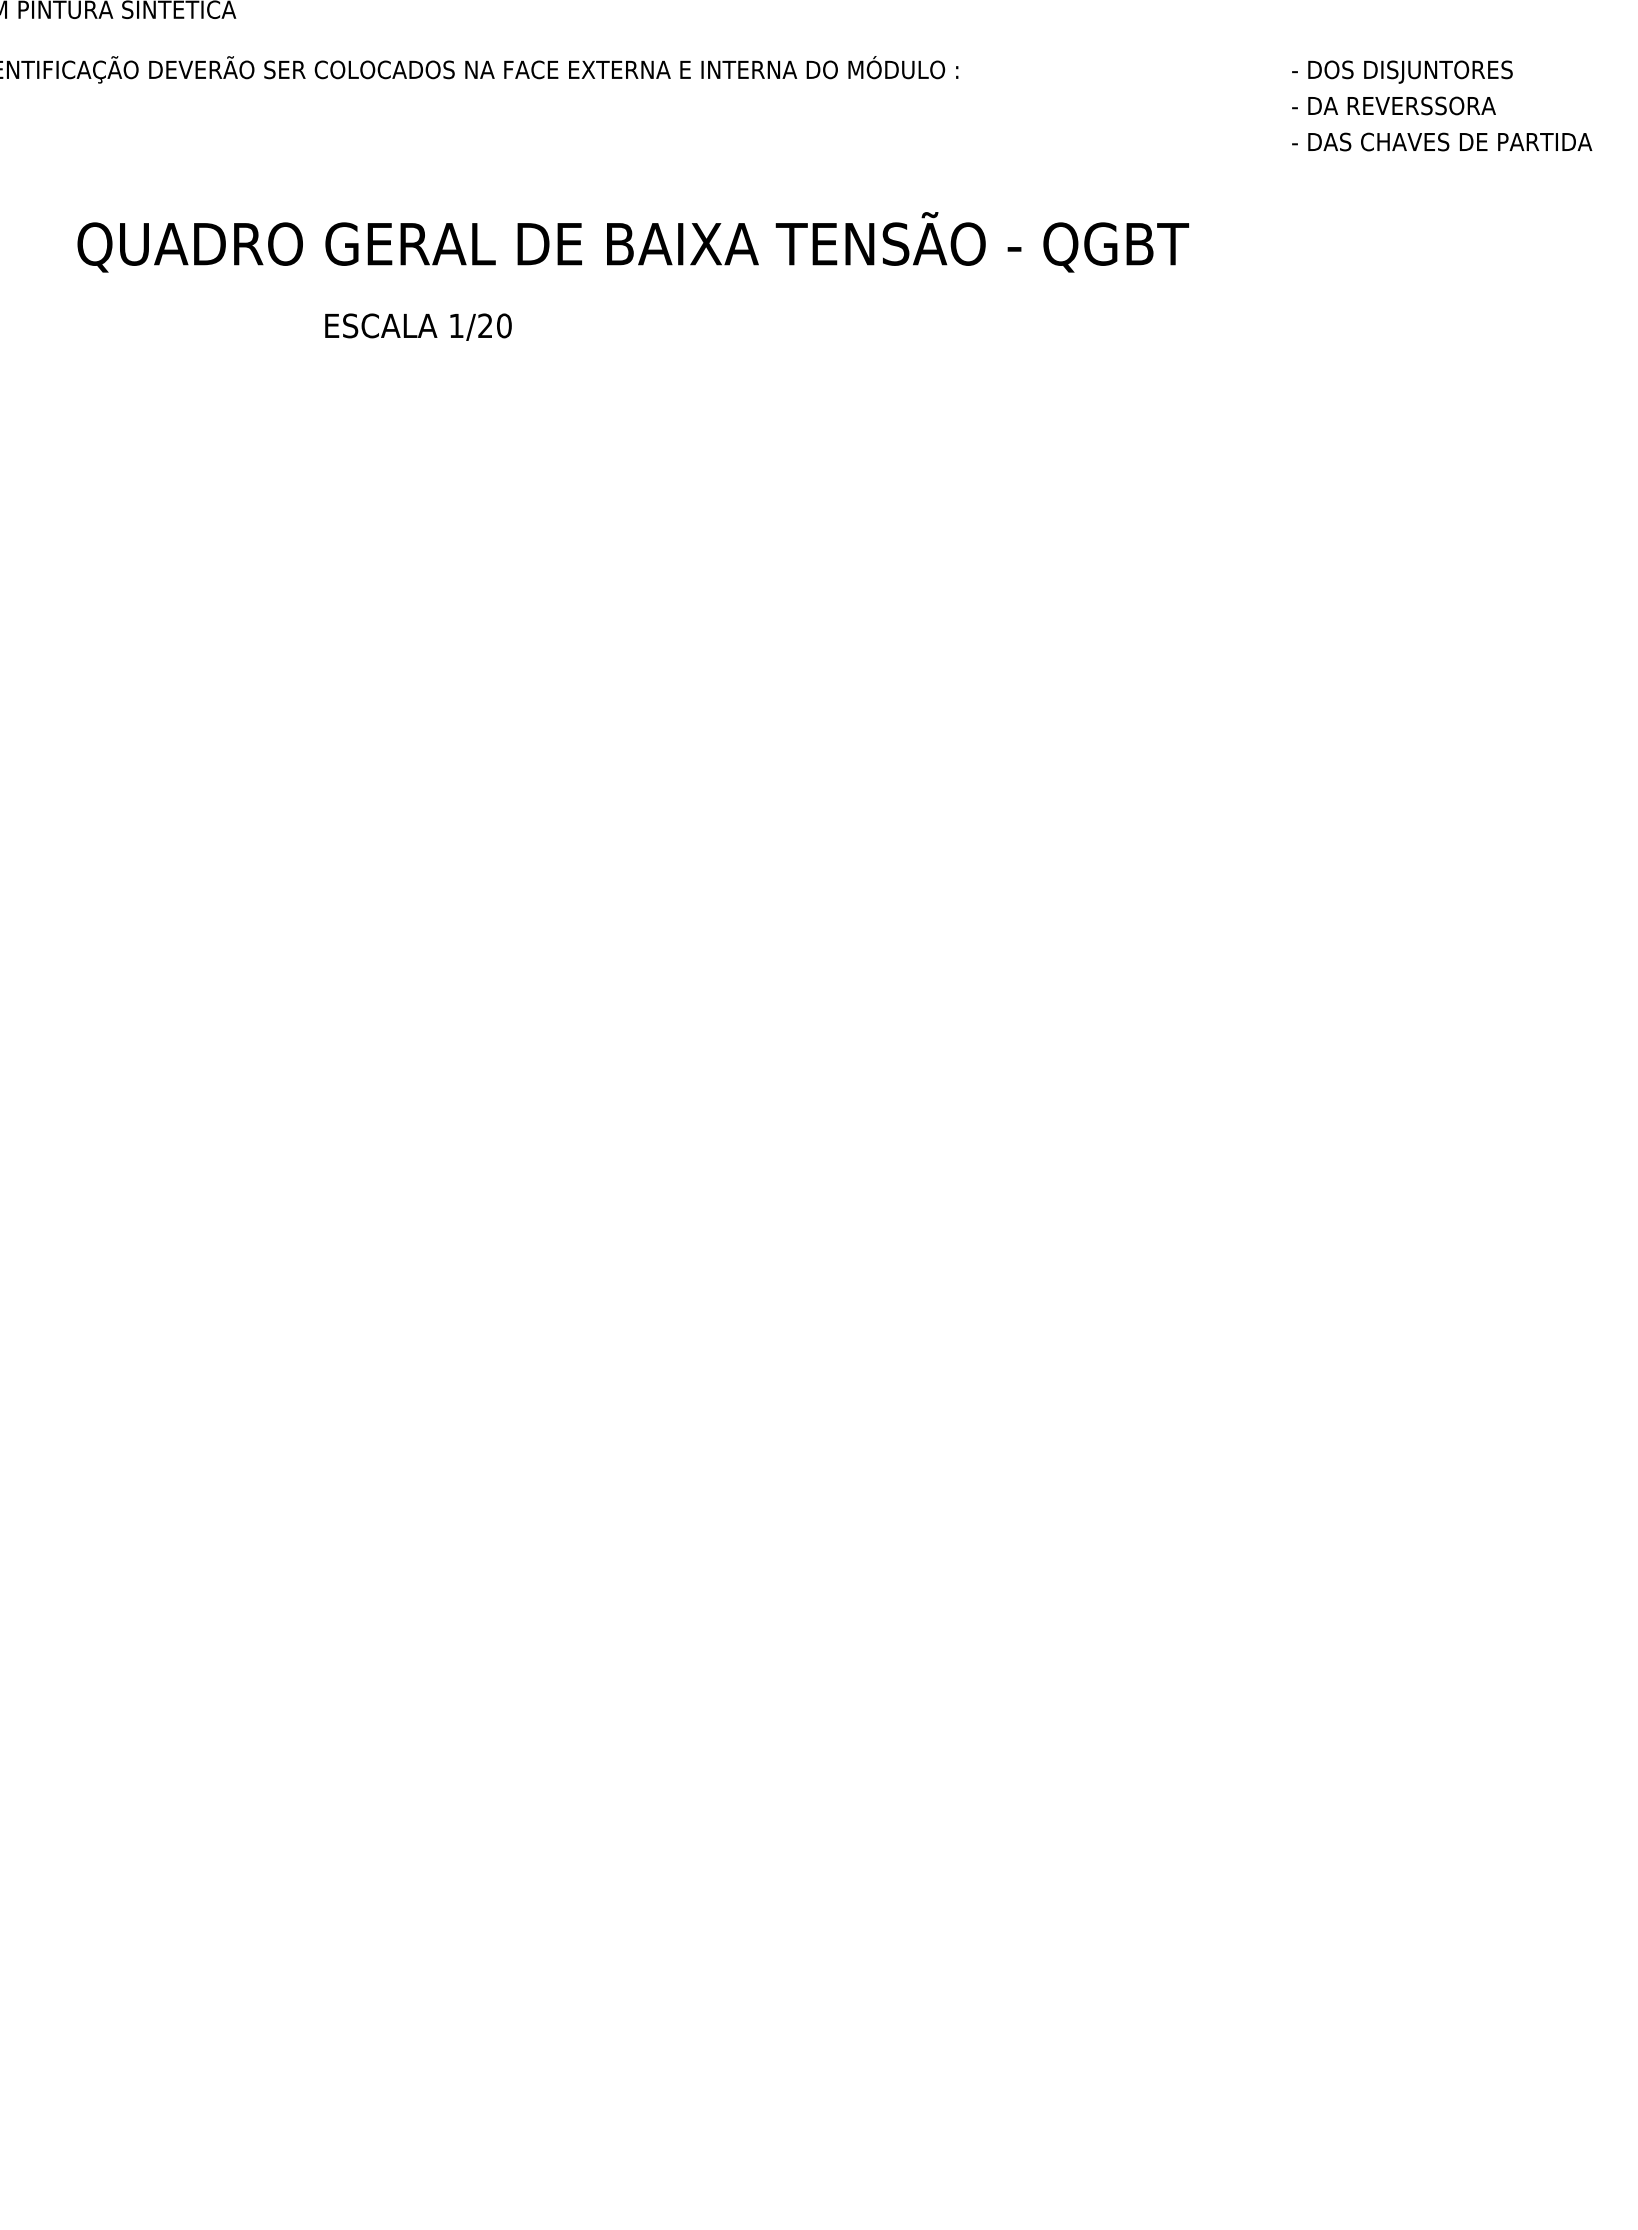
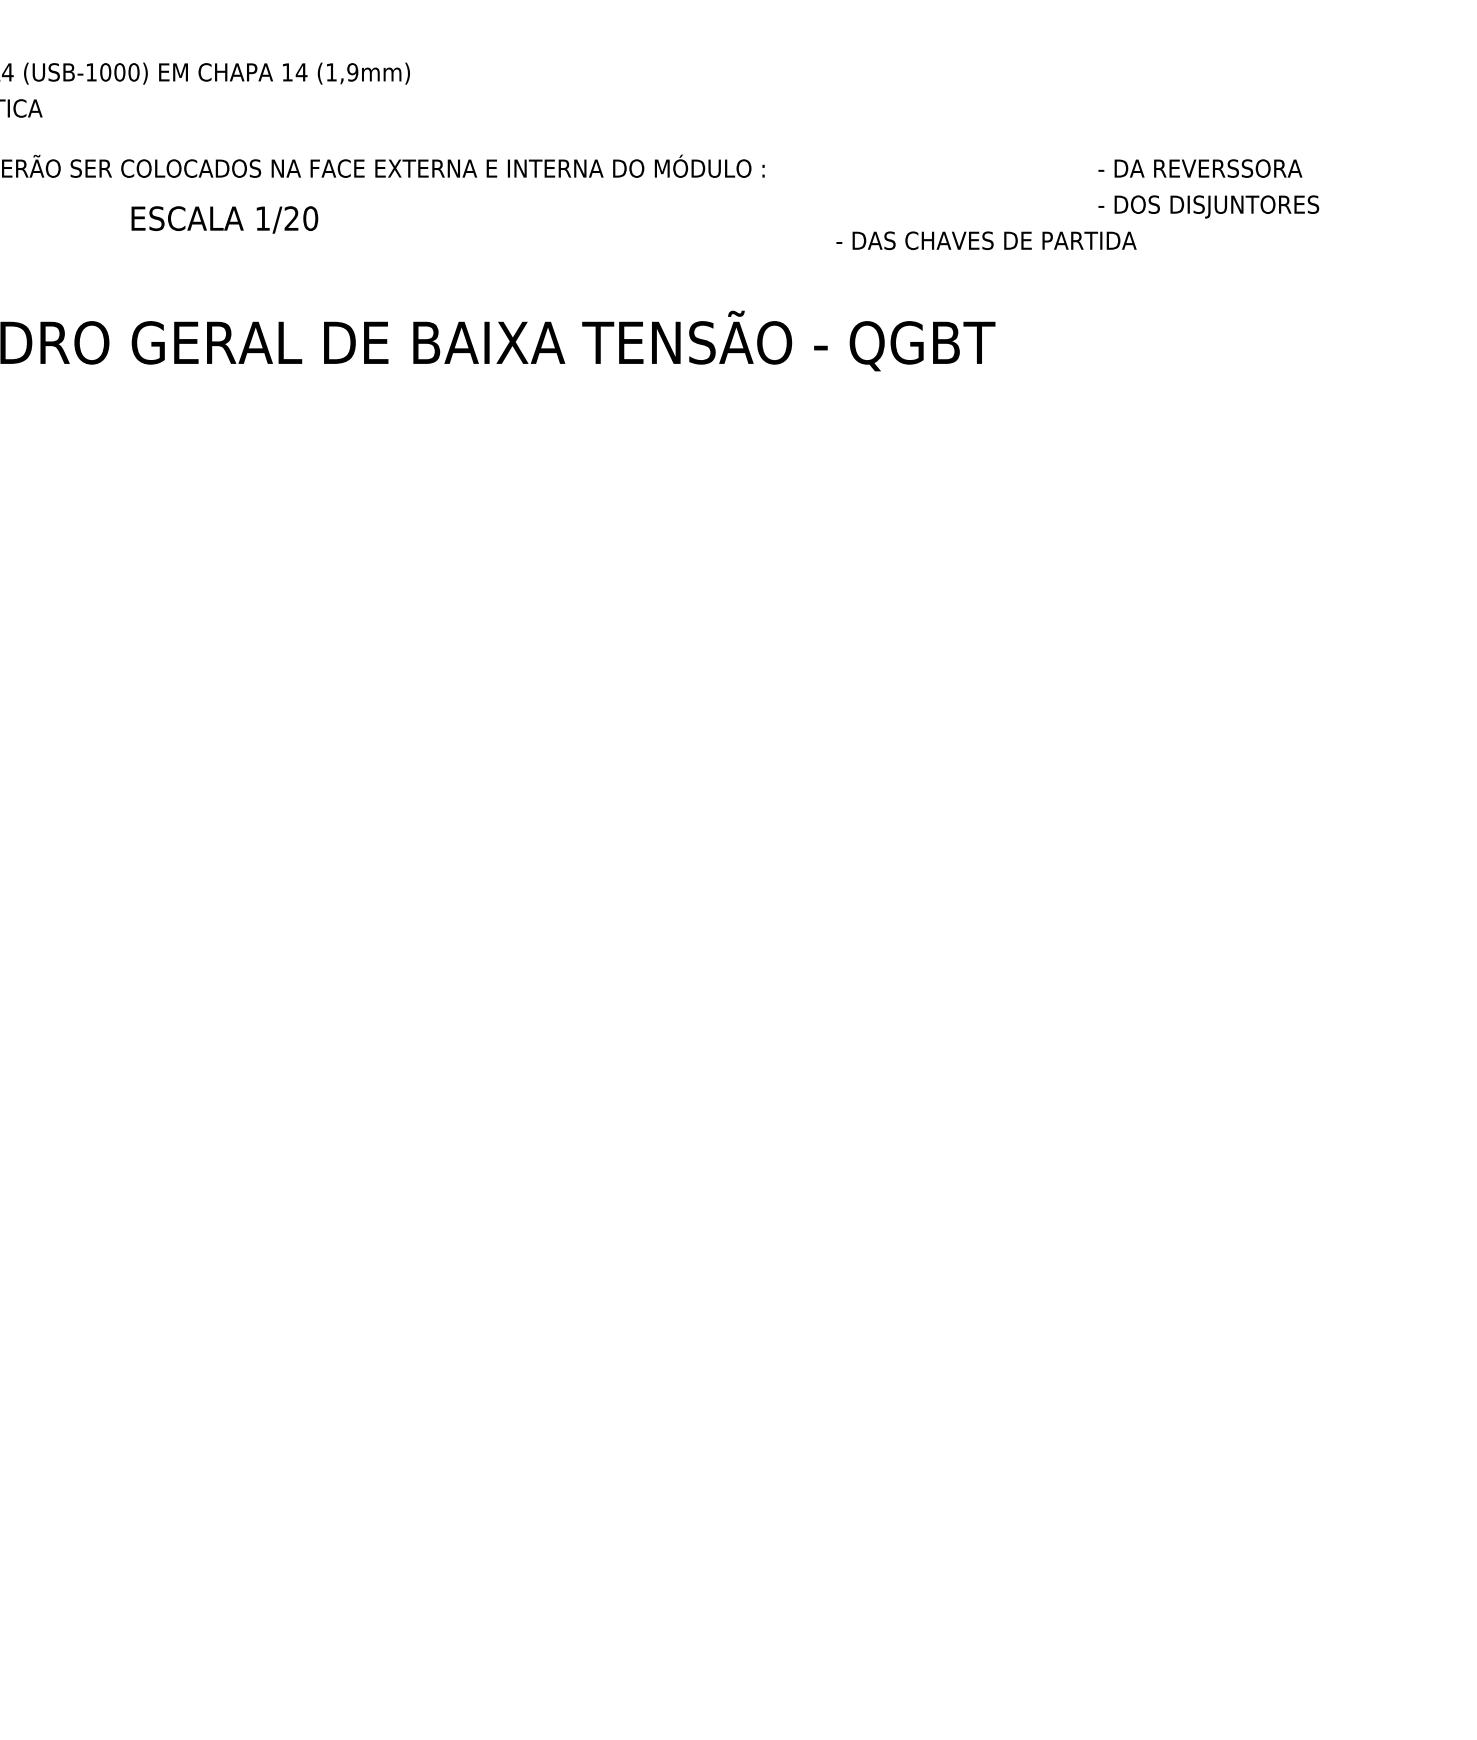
text: (1417, 71) -> (1223, 170), - DOS DISJUNTORES -> - DA REVERSSORA
text: (1417, 107) -> (1223, 206), - DA REVERSSORA -> - DOS DISJUNTORES
text: (1442, 141) -> (986, 240), moved
text: (418, 326) -> (224, 219), moved

